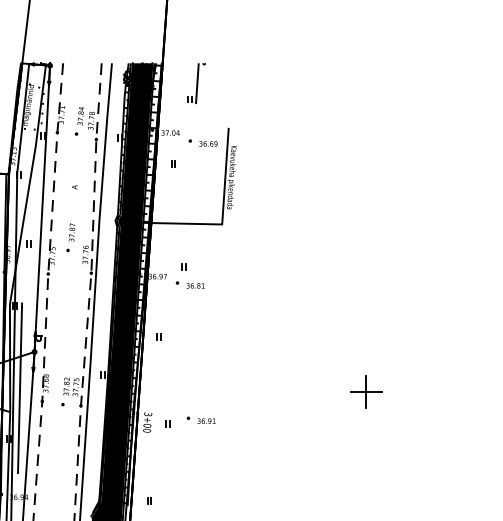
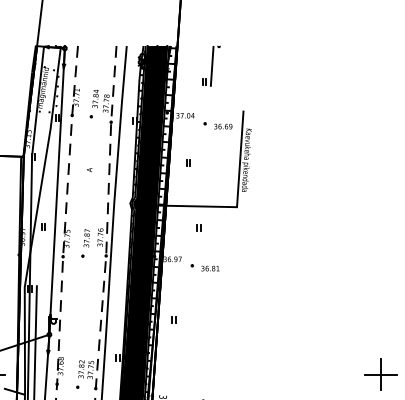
part: (173, 163) -> (188, 162), moved
part: (70, 237) -> (85, 243), moved
part: (183, 266) -> (198, 228), moved

